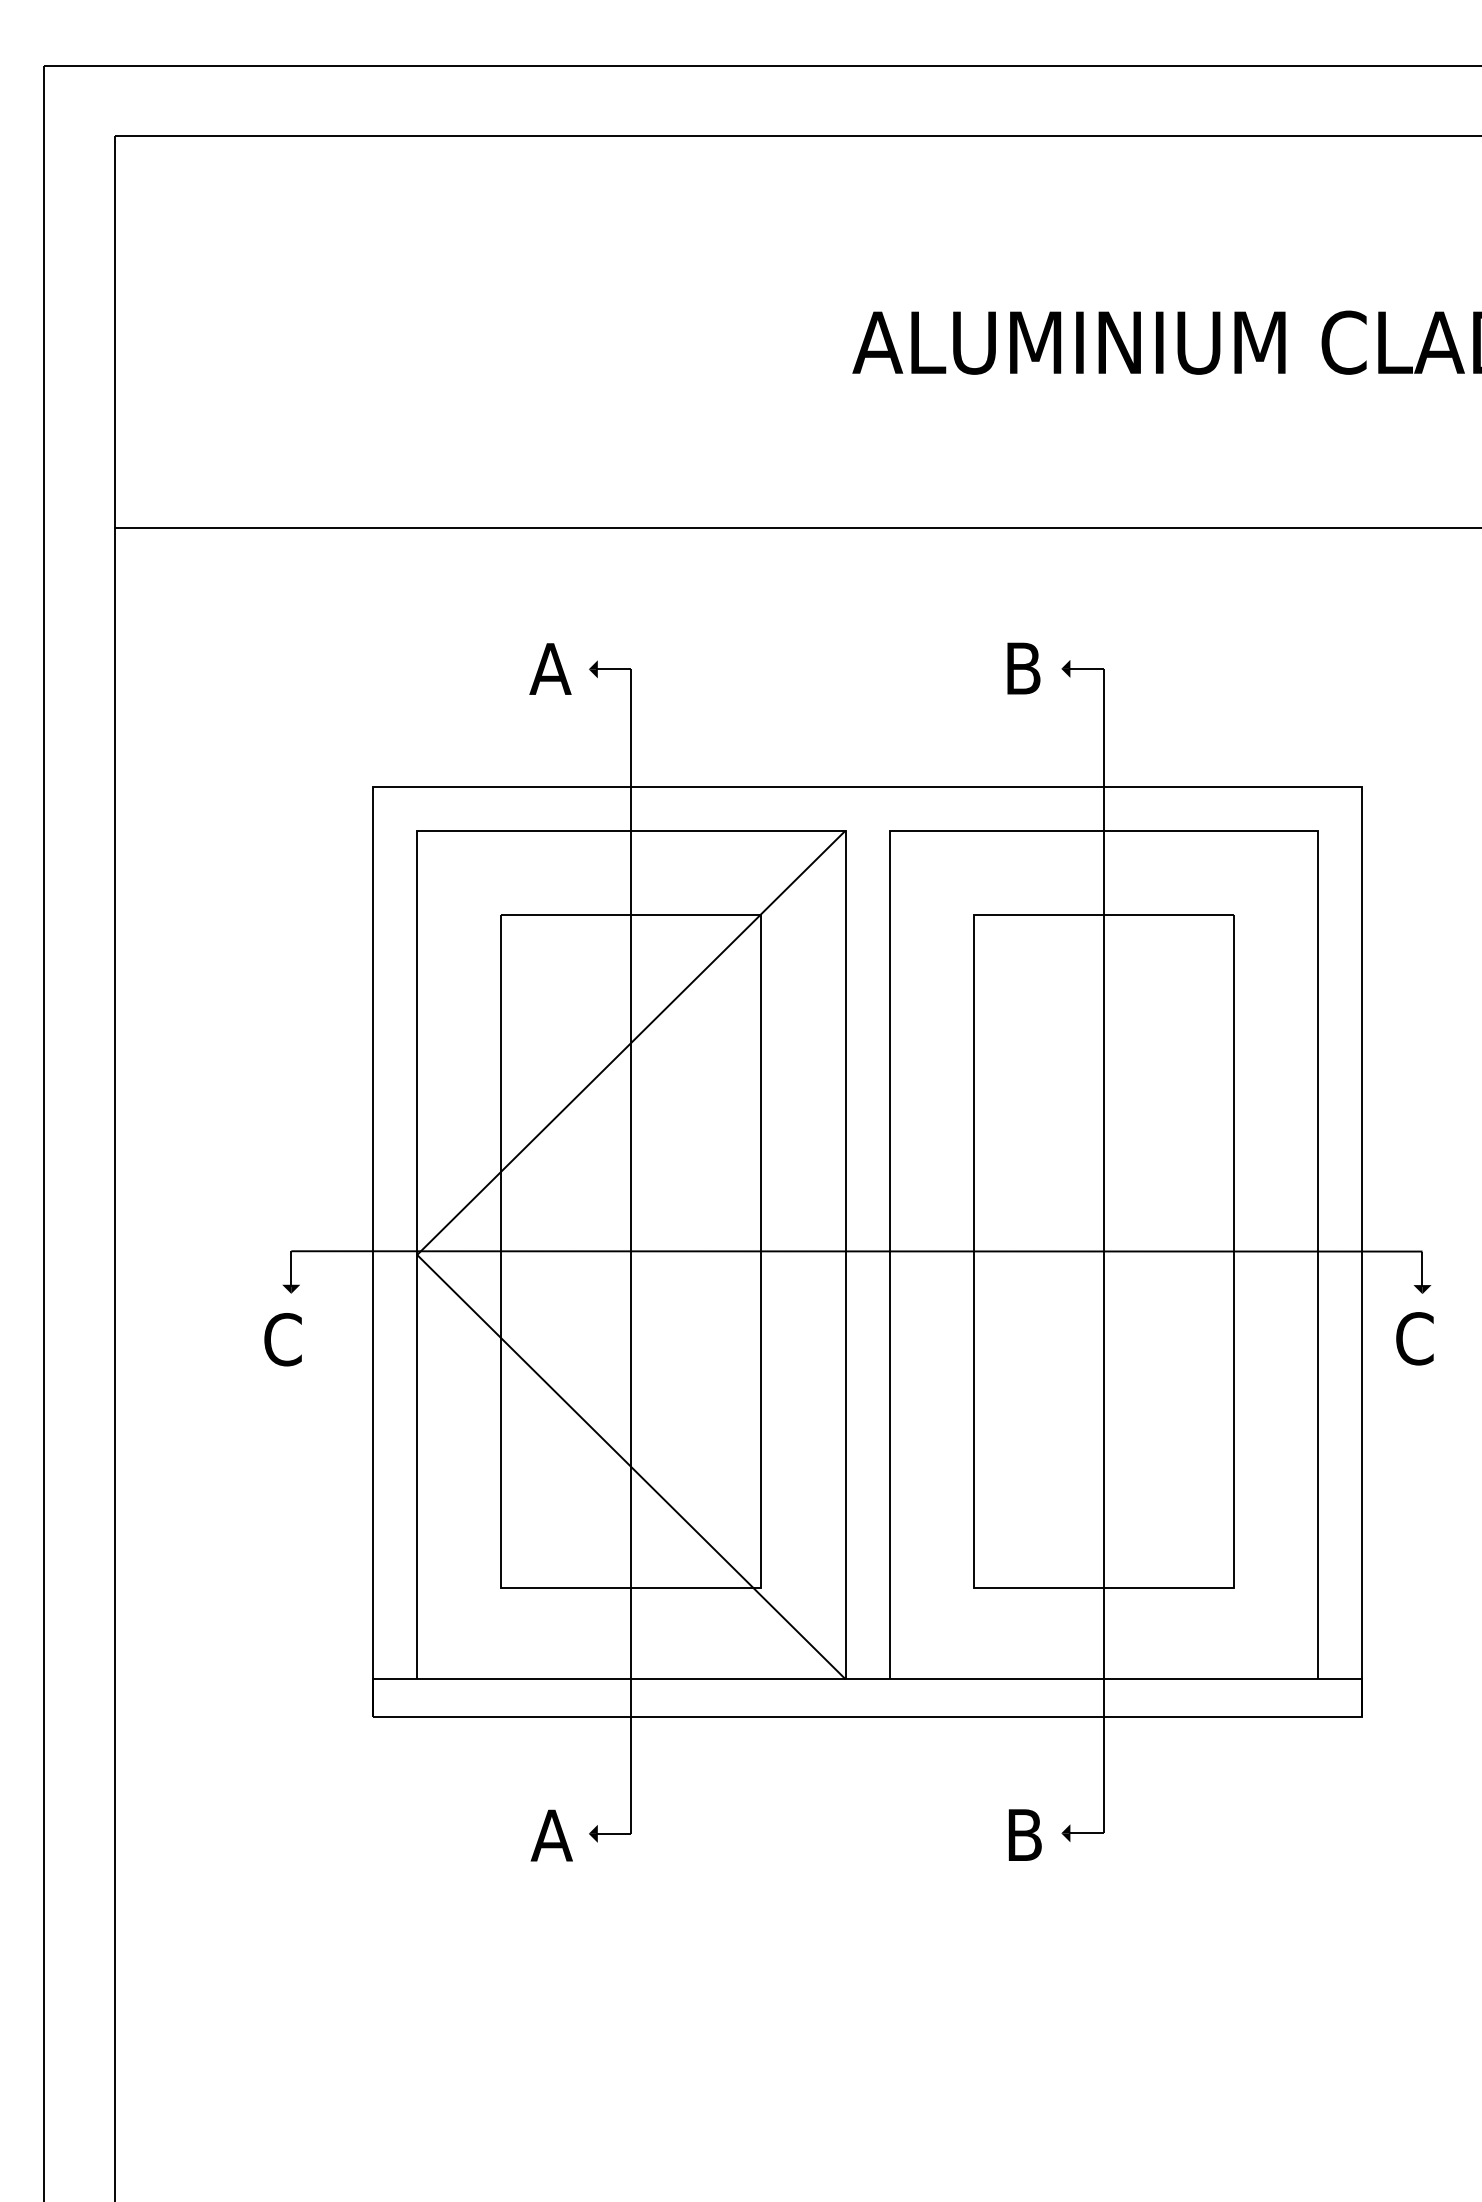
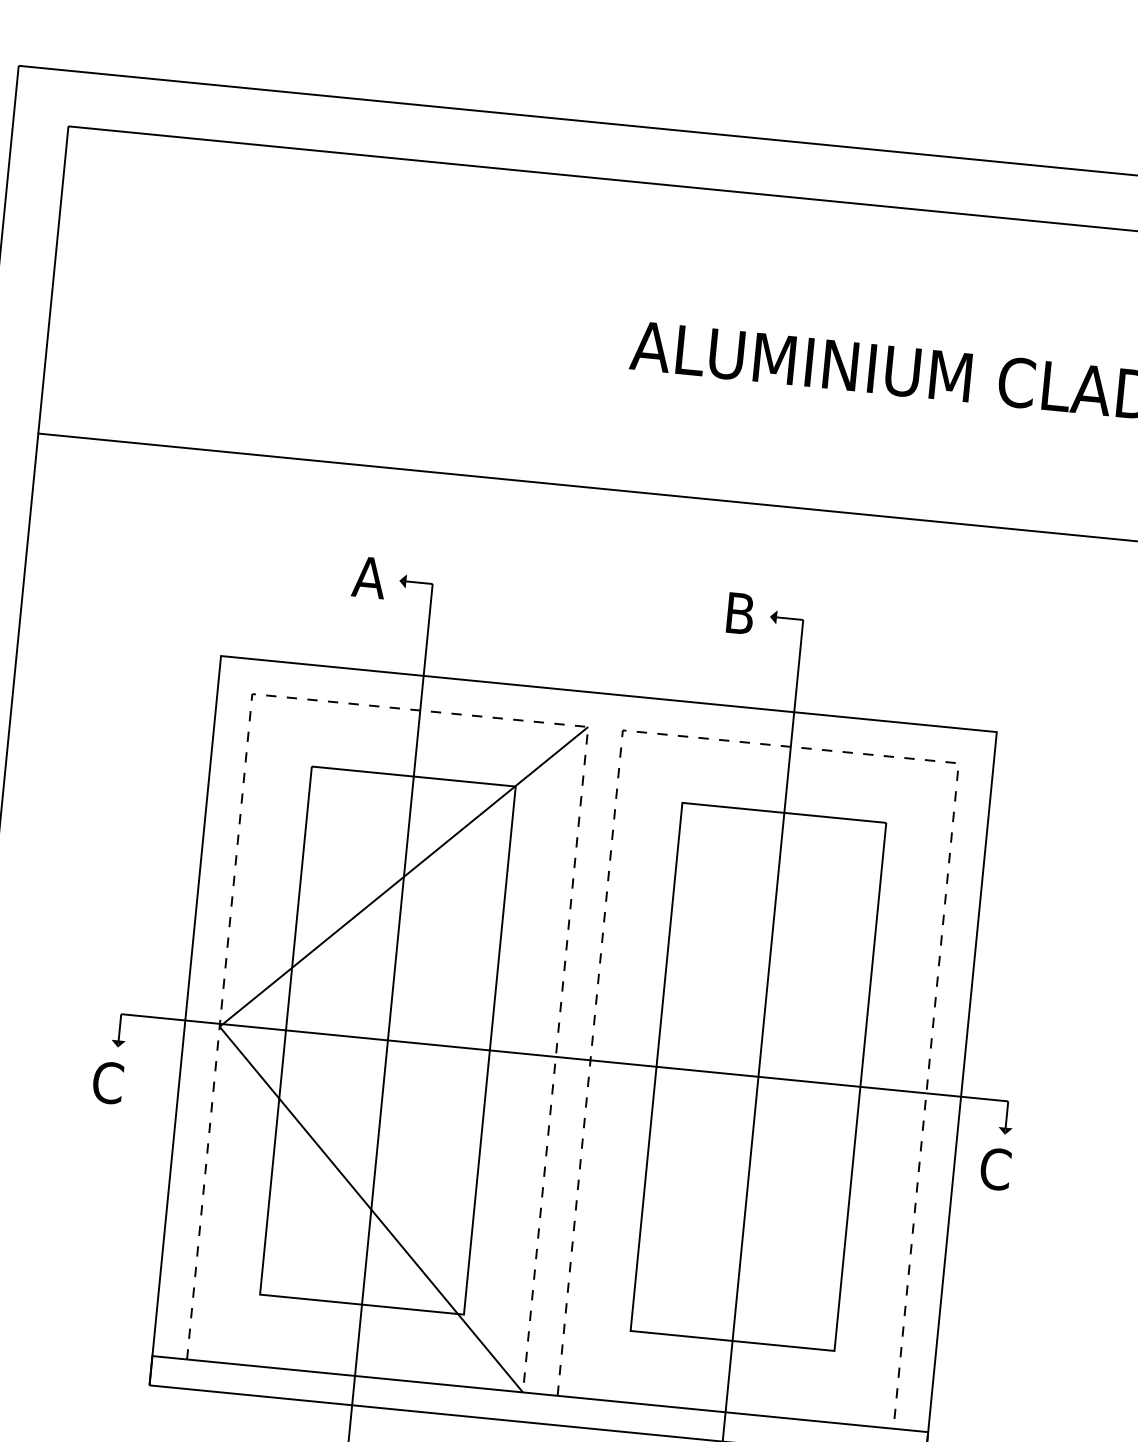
line: (631, 830) -> (420, 710), solid -> dashed
line: (1104, 830) -> (791, 746), solid -> dashed

